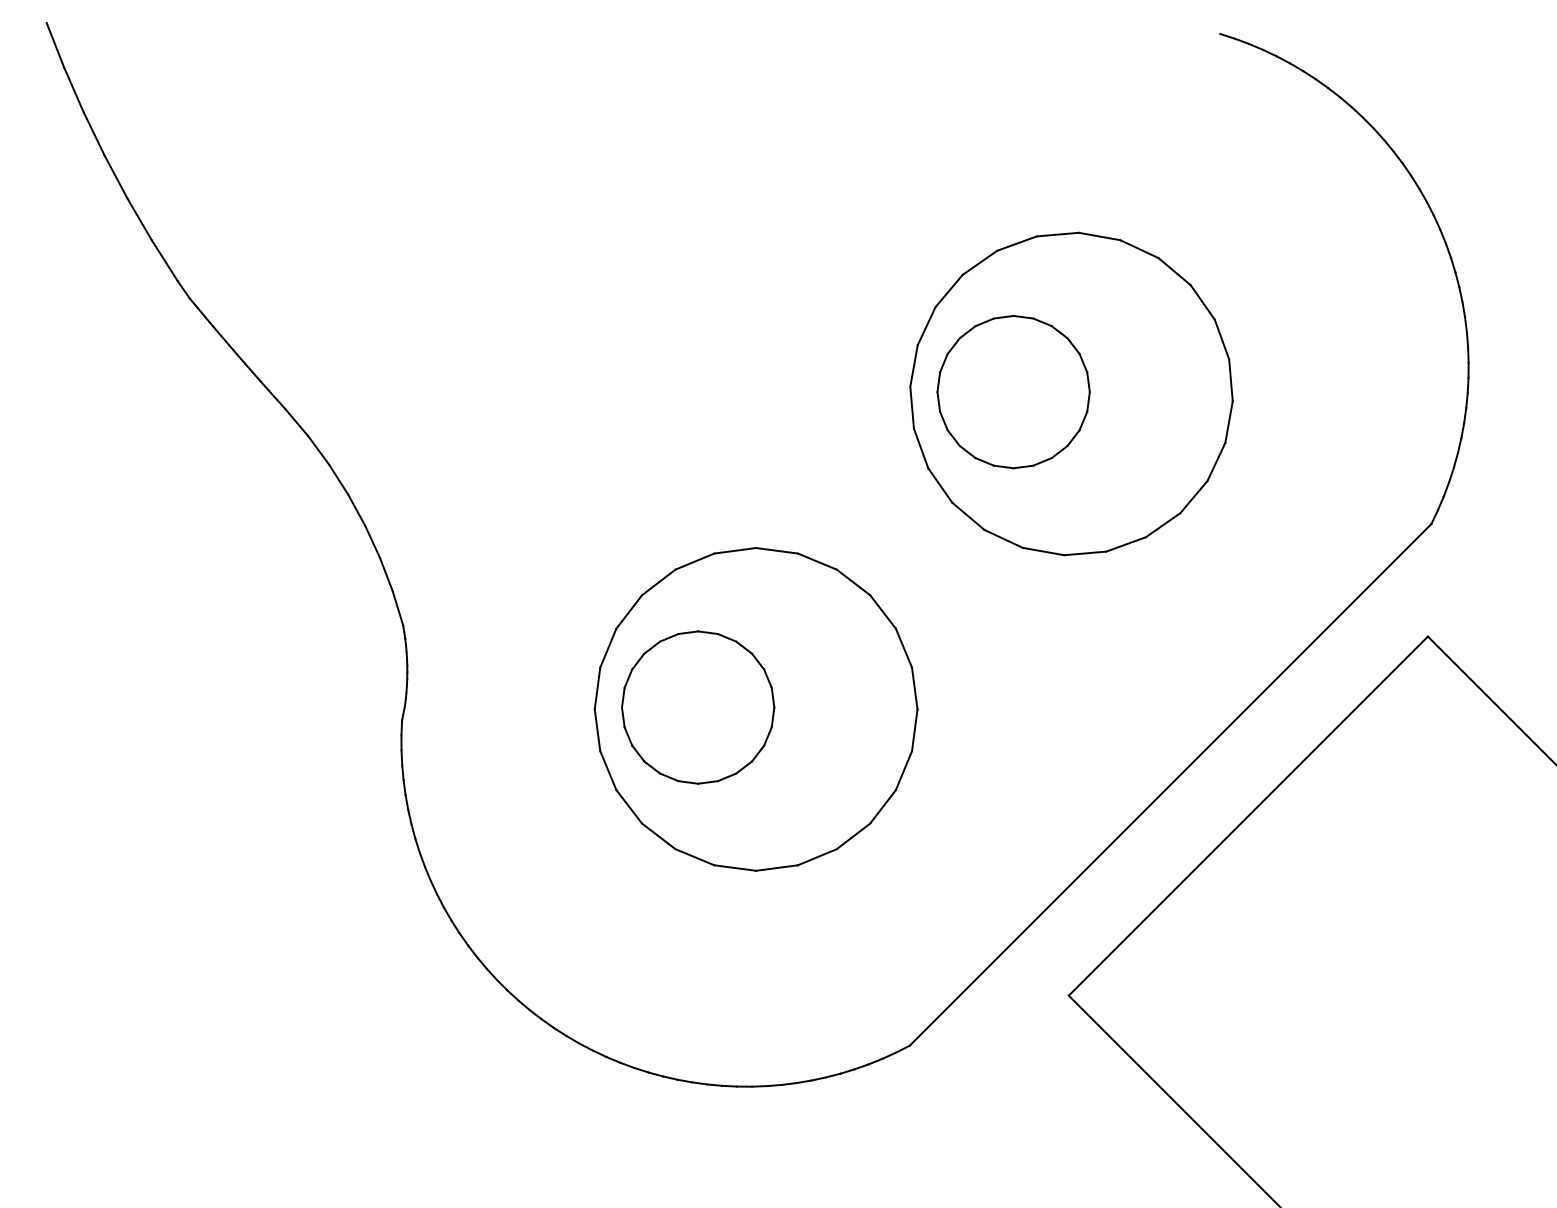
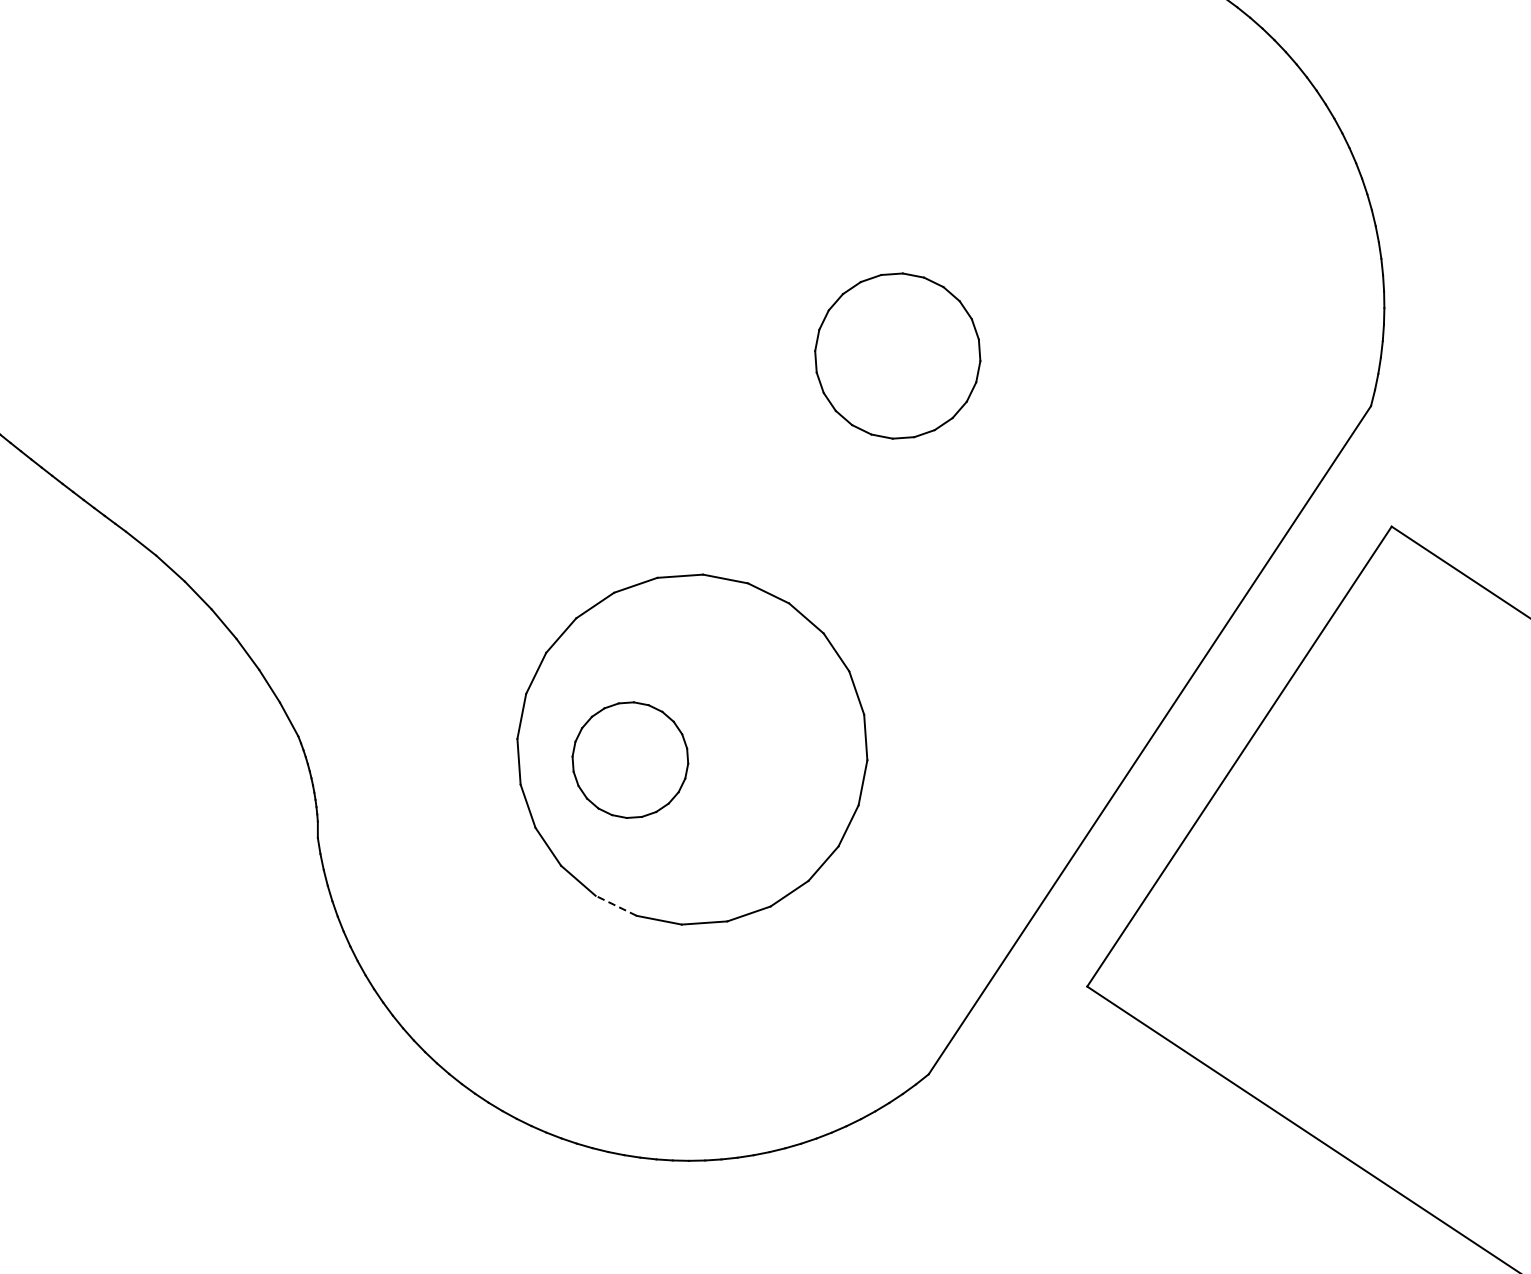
part: (1071, 393) -> (959, 345), removed
part: (698, 707) -> (630, 760), size x0.7
line: (658, 836) -> (615, 906), solid -> dashed

